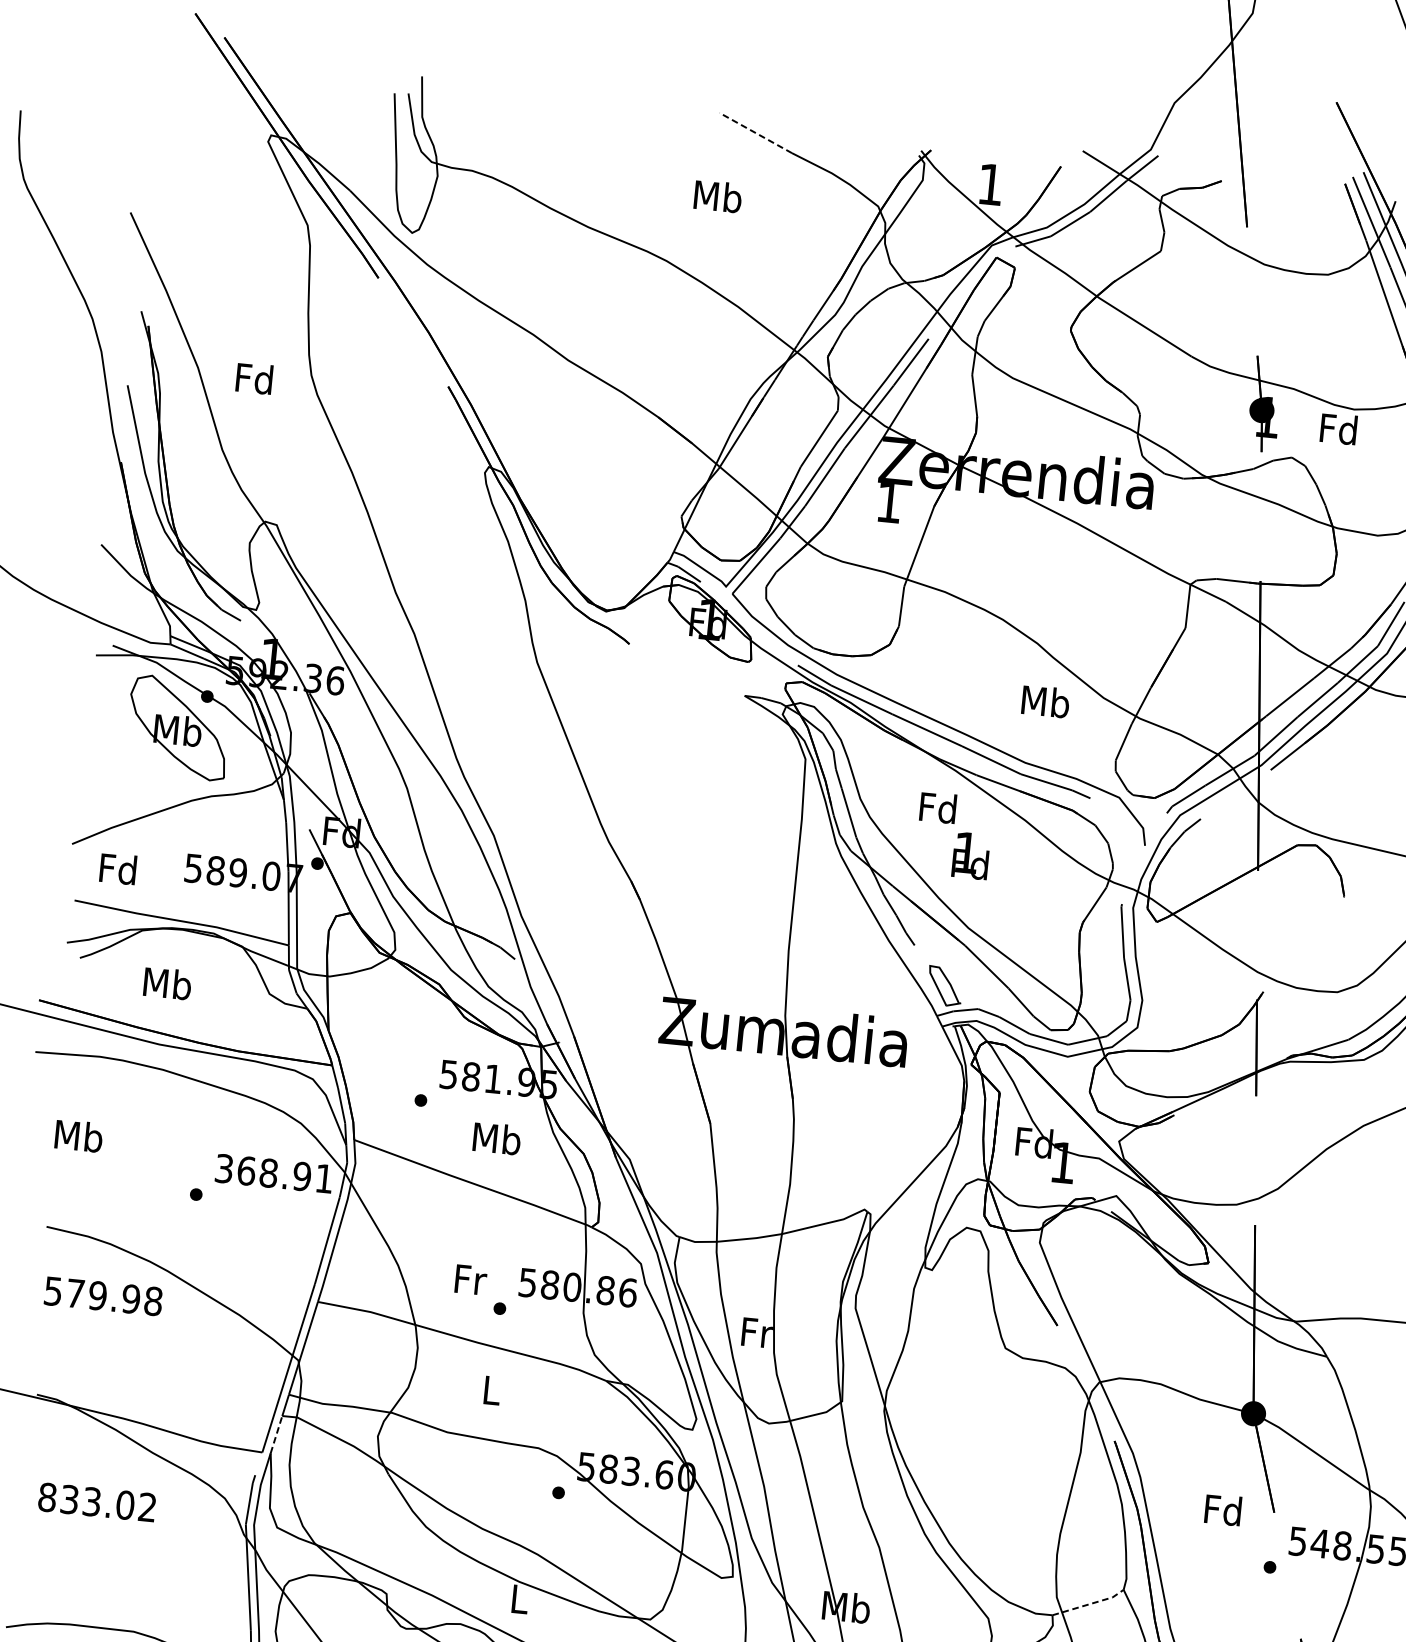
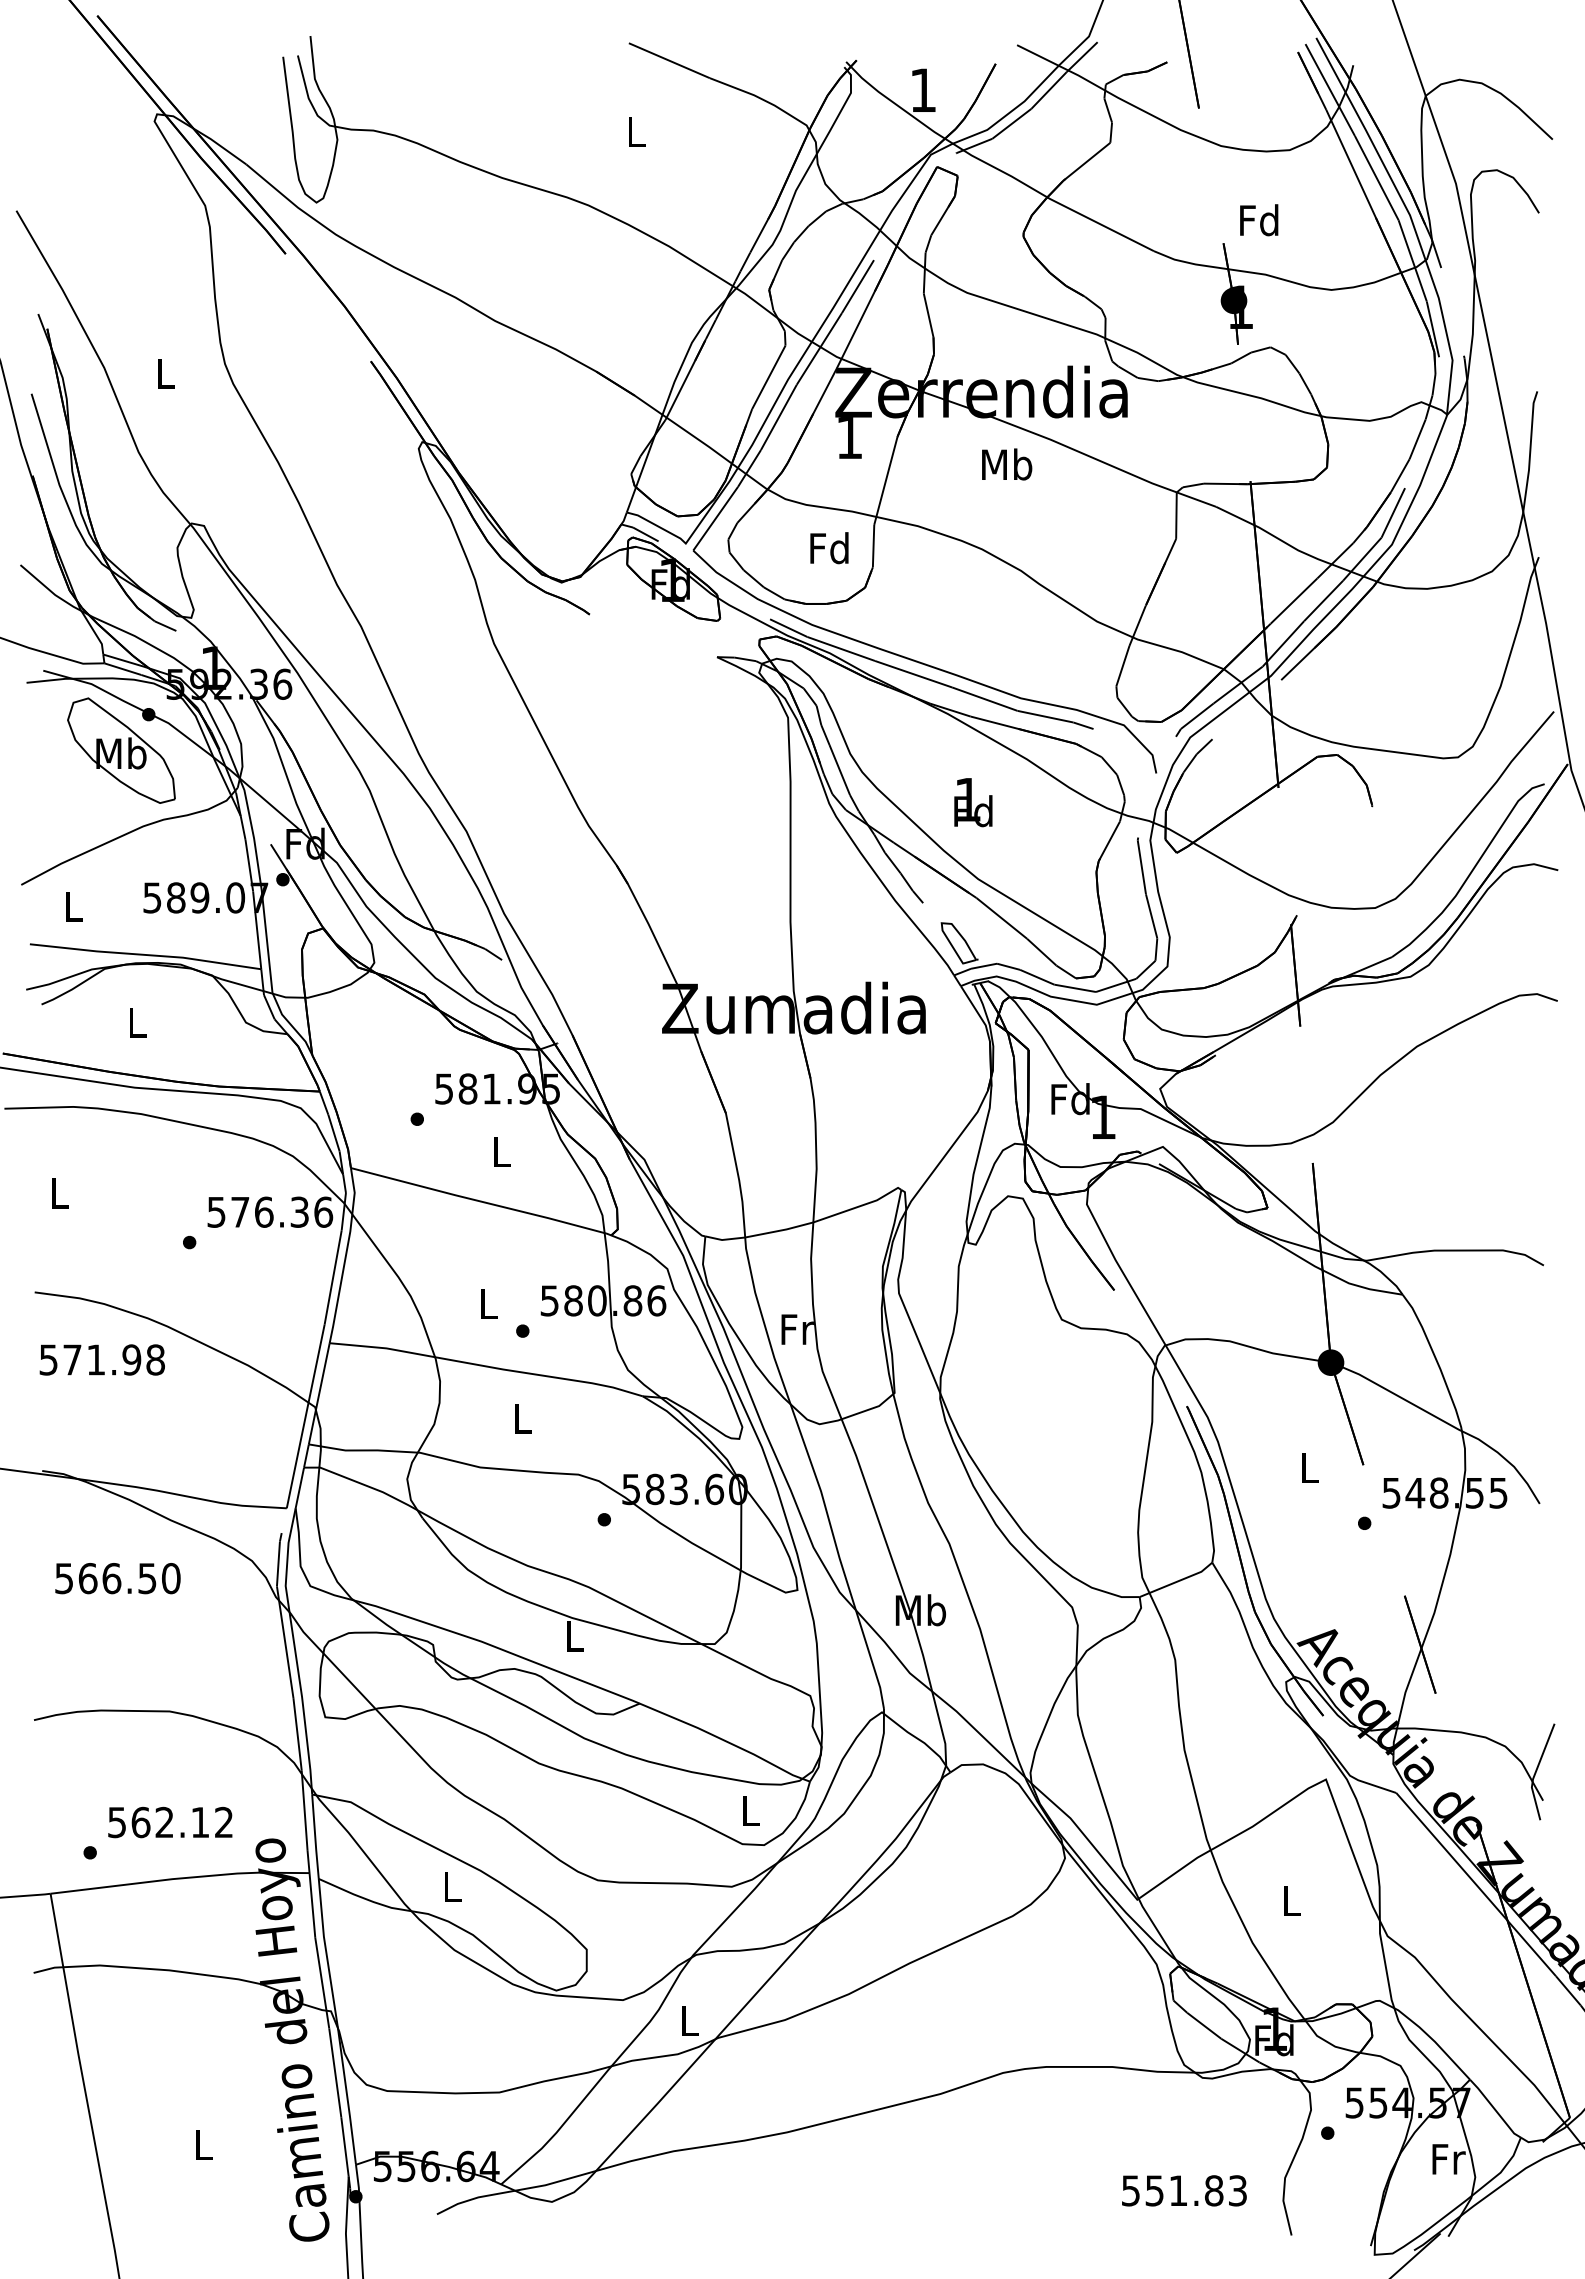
line: (754, 132) -> (668, 60), dashed -> solid
text: (718, 196) -> (636, 131), Mb -> L
text: (254, 378) -> (165, 373), Fd -> L
text: (1339, 429) -> (1259, 220), moved
text: (1046, 701) -> (1007, 464), moved
text: (938, 808) -> (829, 548), moved
text: (118, 869) -> (72, 906), Fd -> L
text: (168, 983) -> (137, 1022), Mb -> L
text: (79, 1136) -> (59, 1193), Mb -> L
text: (496, 1138) -> (501, 1151), Mb -> L
text: (274, 1173) -> (270, 1211), 368.91 -> 576.36
text: (470, 1279) -> (488, 1303), Fr -> L
text: (97, 1295) -> (95, 1359), 579.98 -> 571.98
line: (276, 1434) -> (299, 1487), dashed -> solid
text: (97, 1502) -> (117, 1578), 833.02 -> 566.50
text: (1223, 1509) -> (1309, 1467), Fd -> L
line: (1090, 1604) -> (1178, 1581), dashed -> solid

